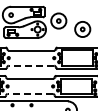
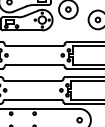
line: (31, 65) -> (34, 64), dashed -> solid
line: (30, 94) -> (33, 100), dashed -> solid

